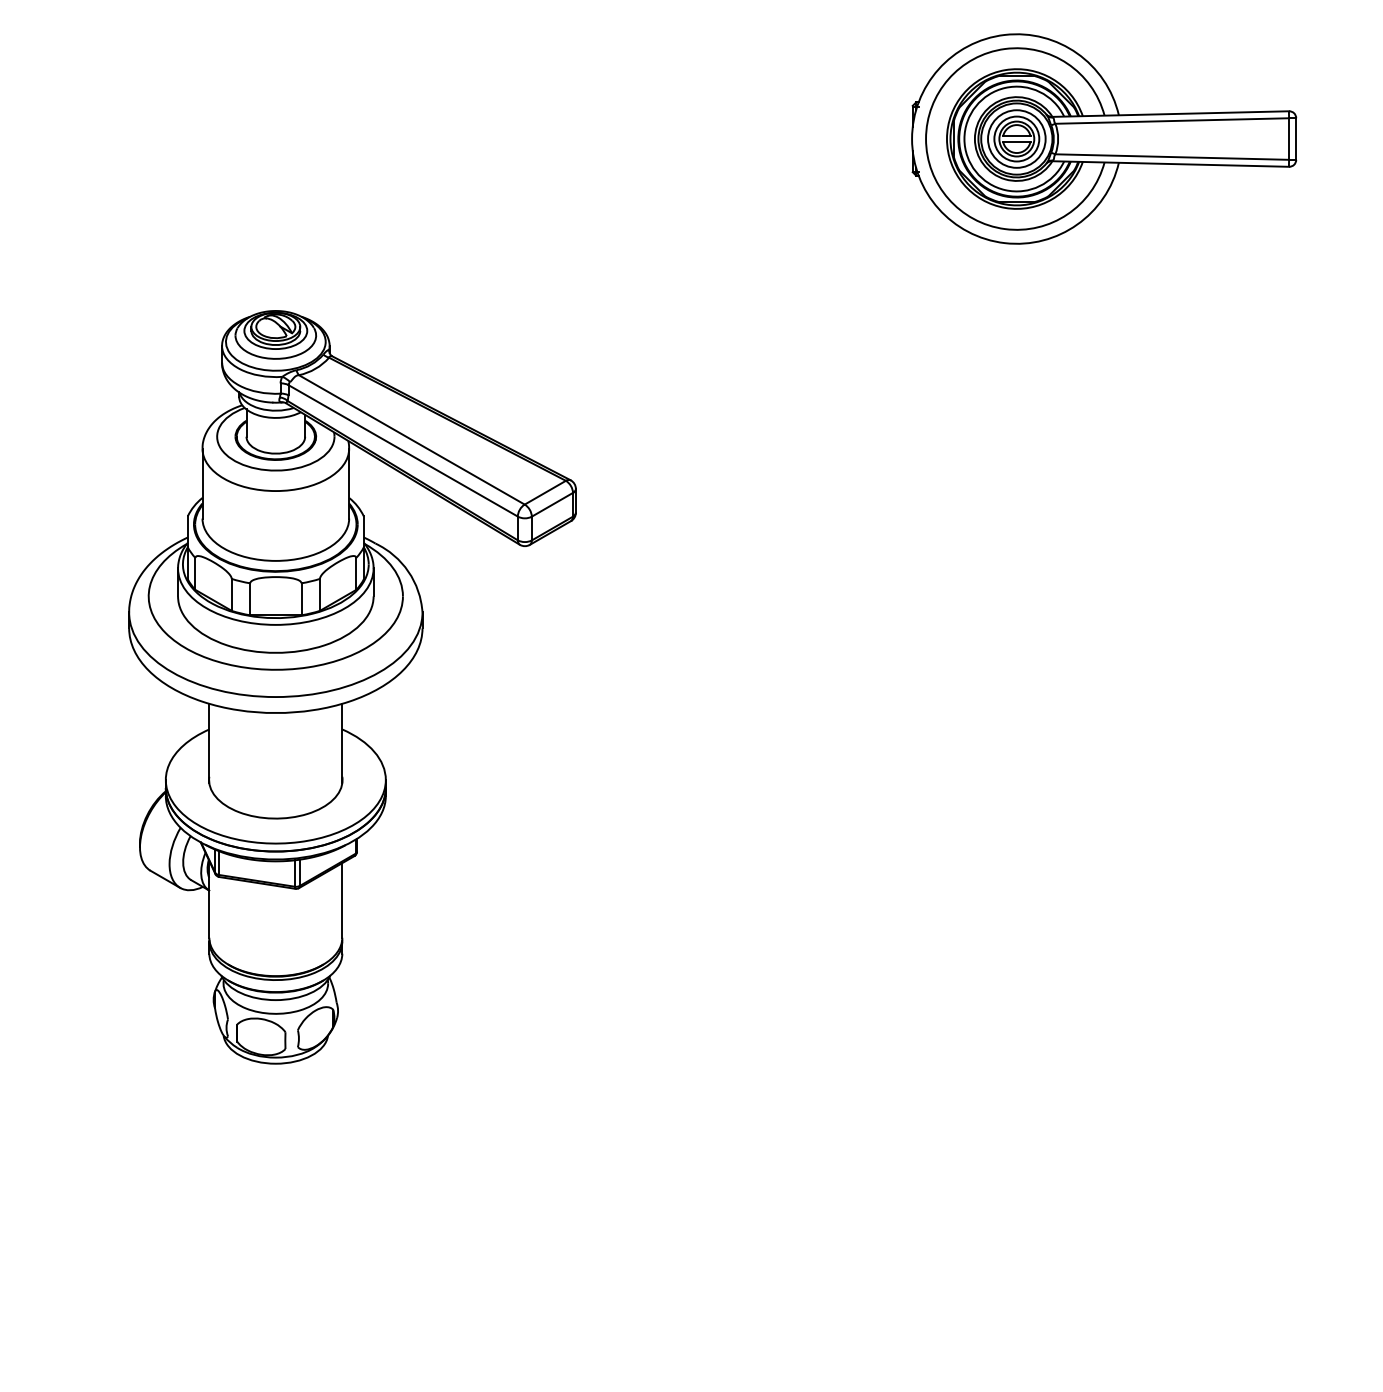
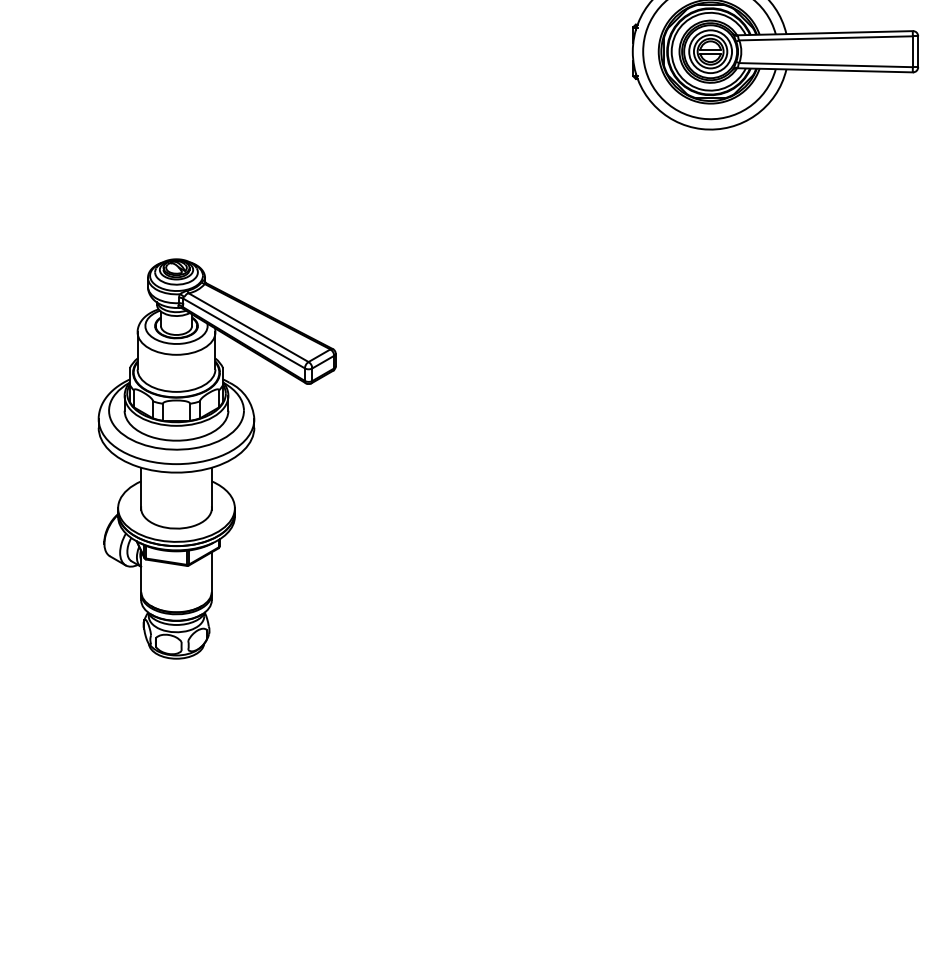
part: (352, 686) -> (217, 458), size x0.71

